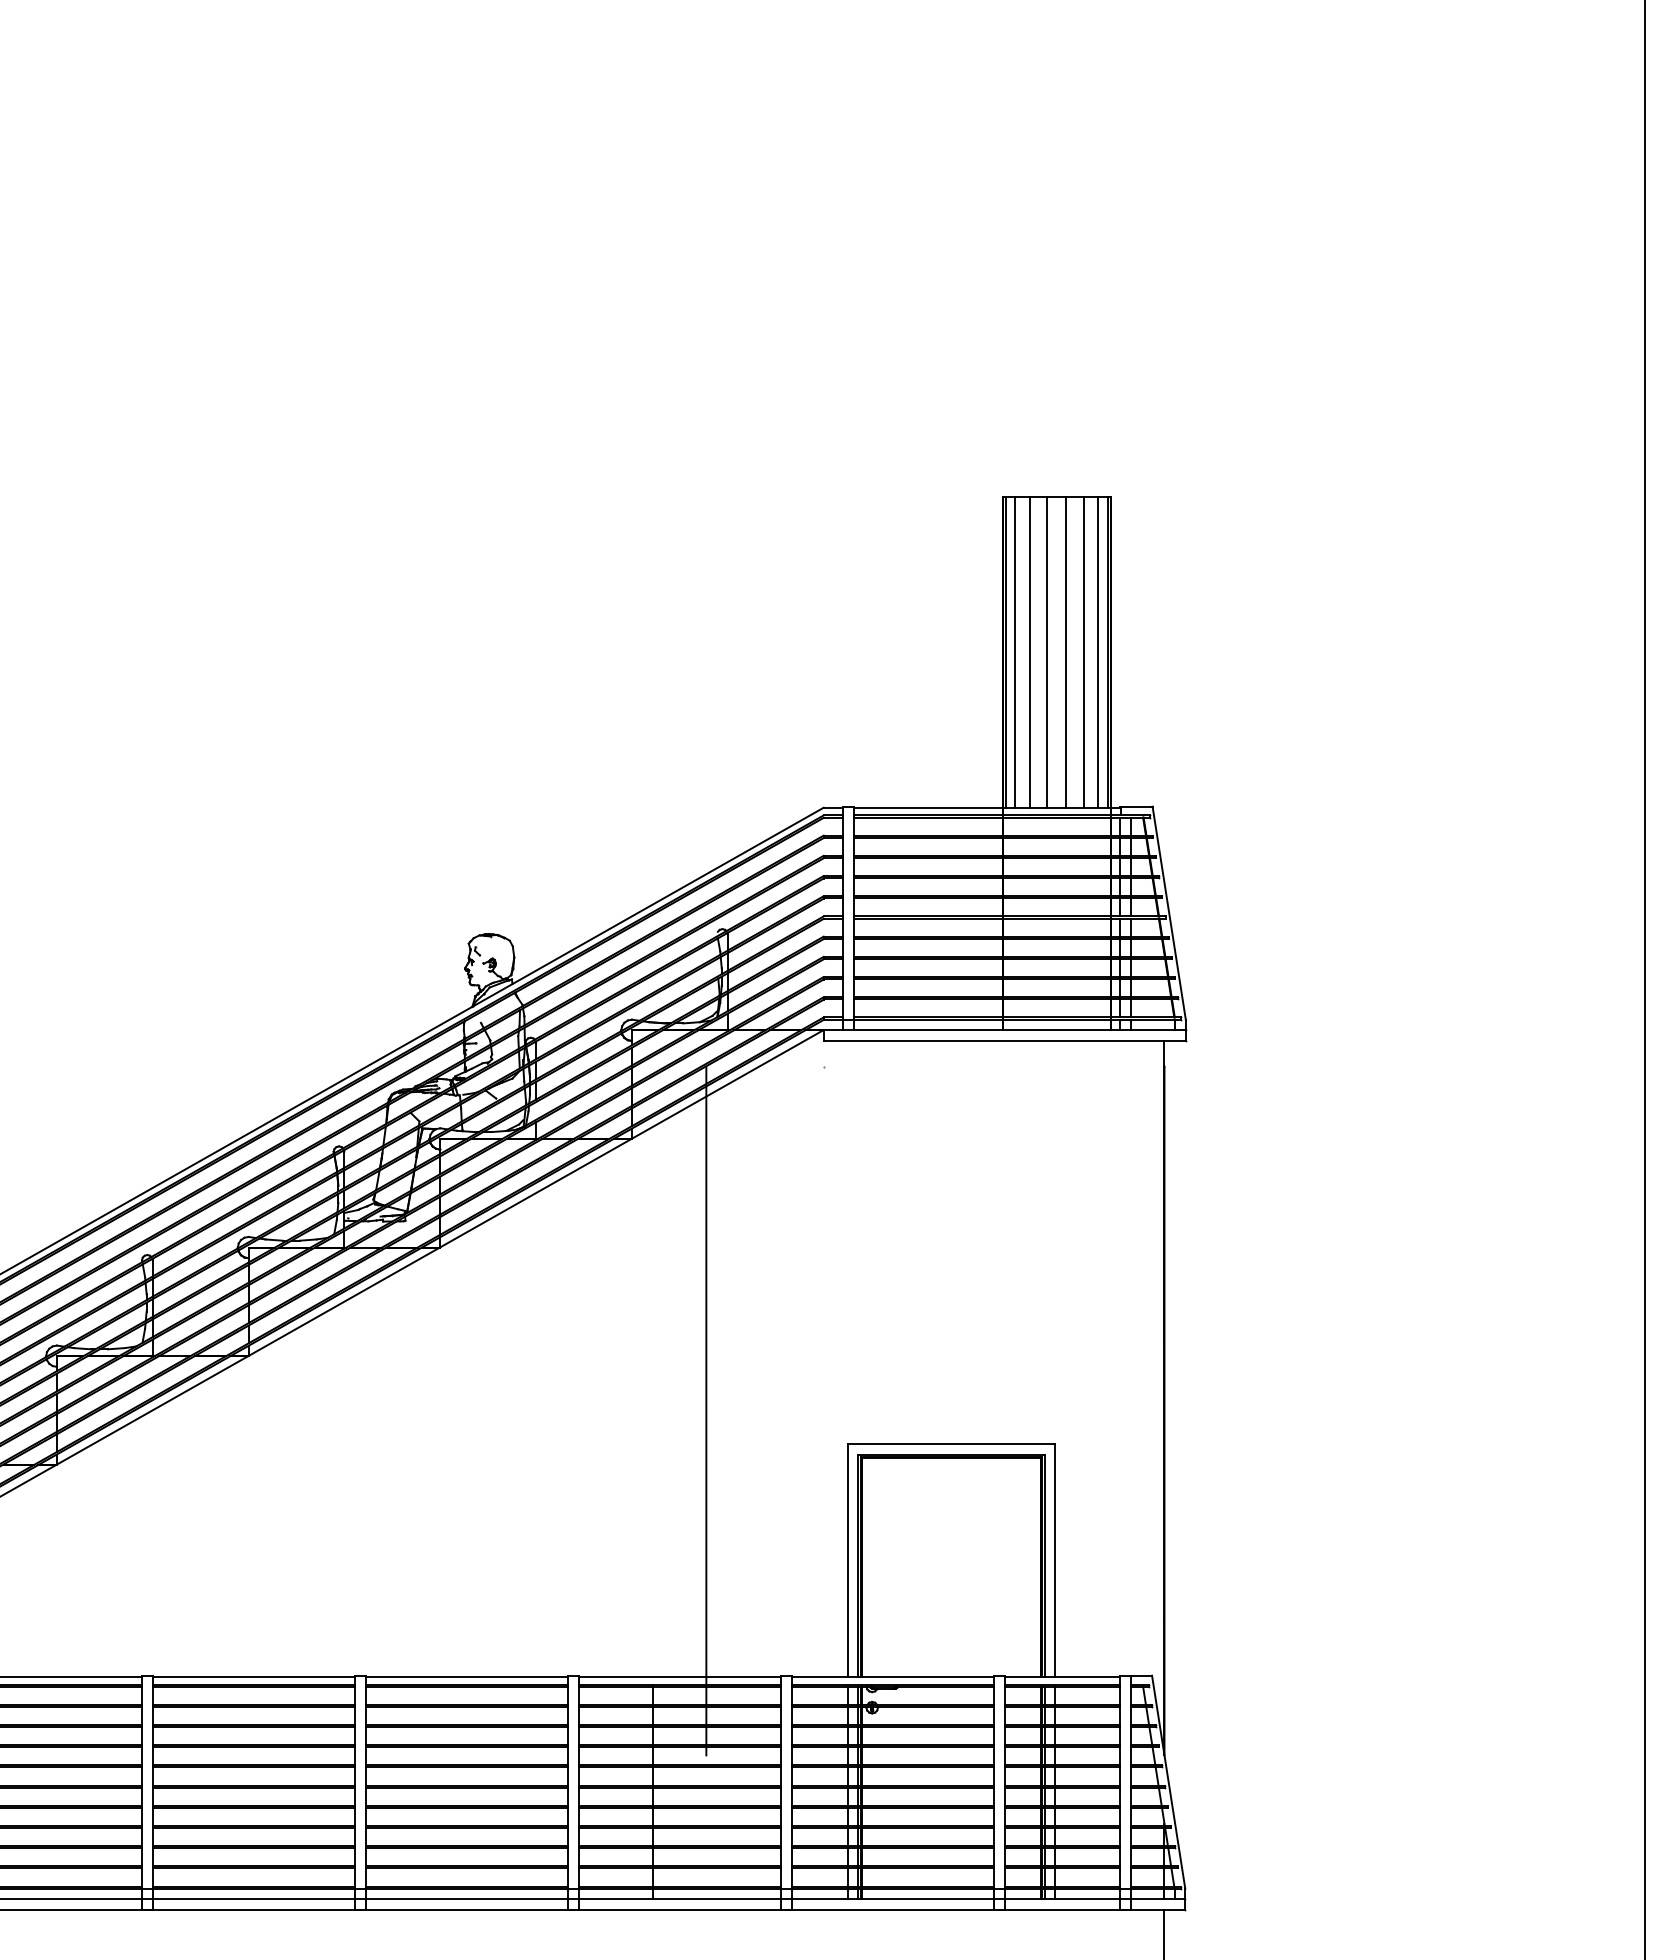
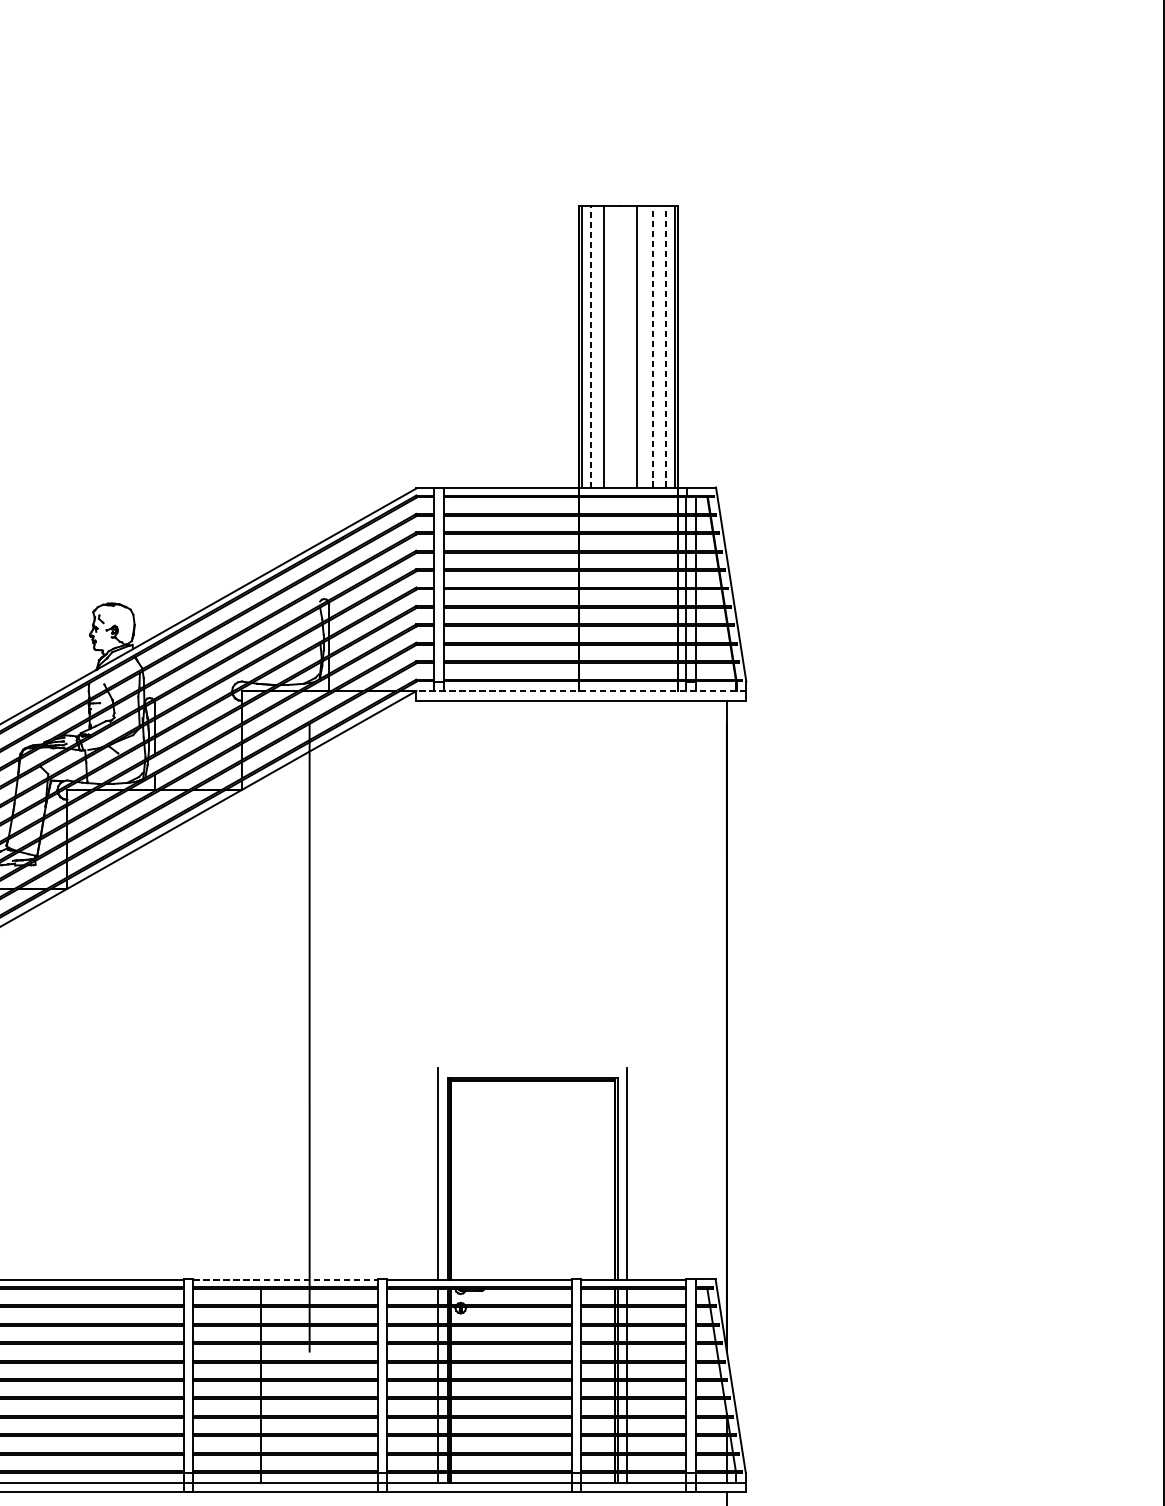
line: (1083, 651) -> (653, 346), solid -> dashed
line: (1098, 651) -> (666, 346), solid -> dashed
line: (1015, 652) -> (591, 347), solid -> dashed
line: (1047, 652) -> (620, 347), removed
line: (1004, 1030) -> (581, 691), solid -> dashed
line: (951, 1444) -> (532, 1068), removed
line: (680, 1676) -> (286, 1279), solid -> dashed

